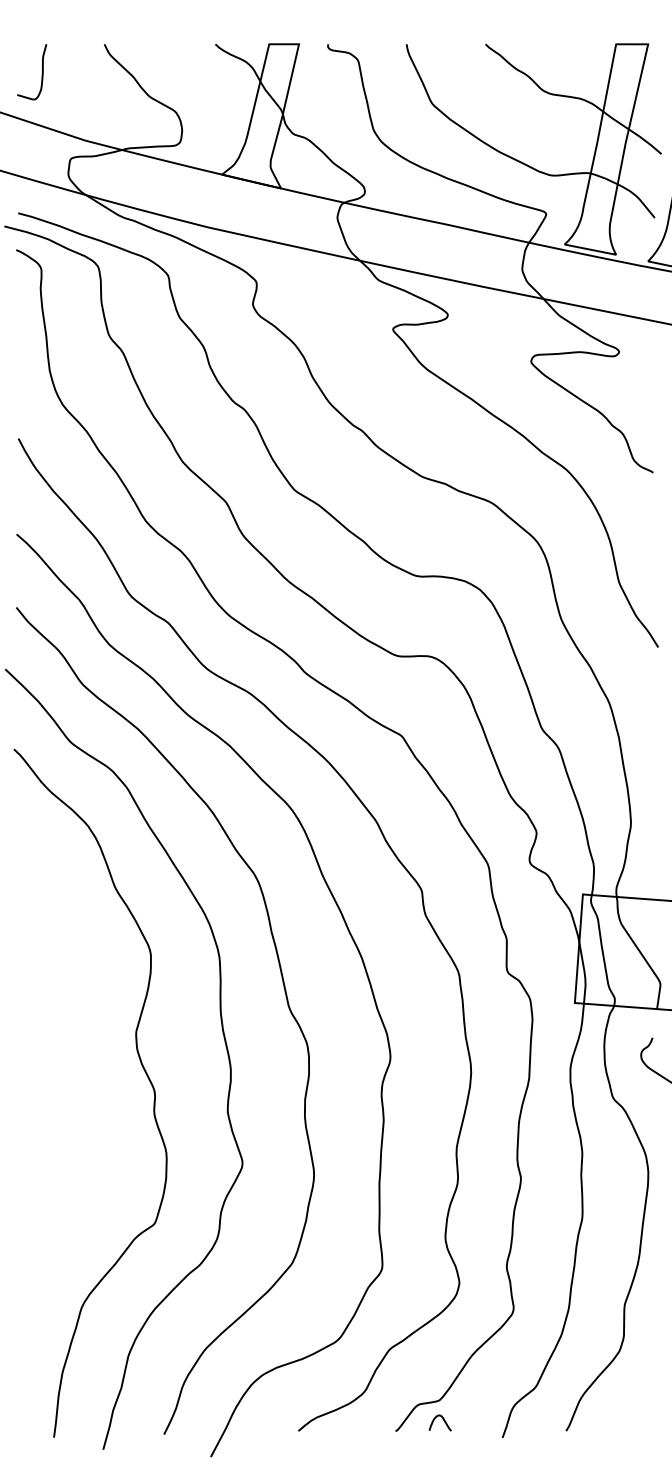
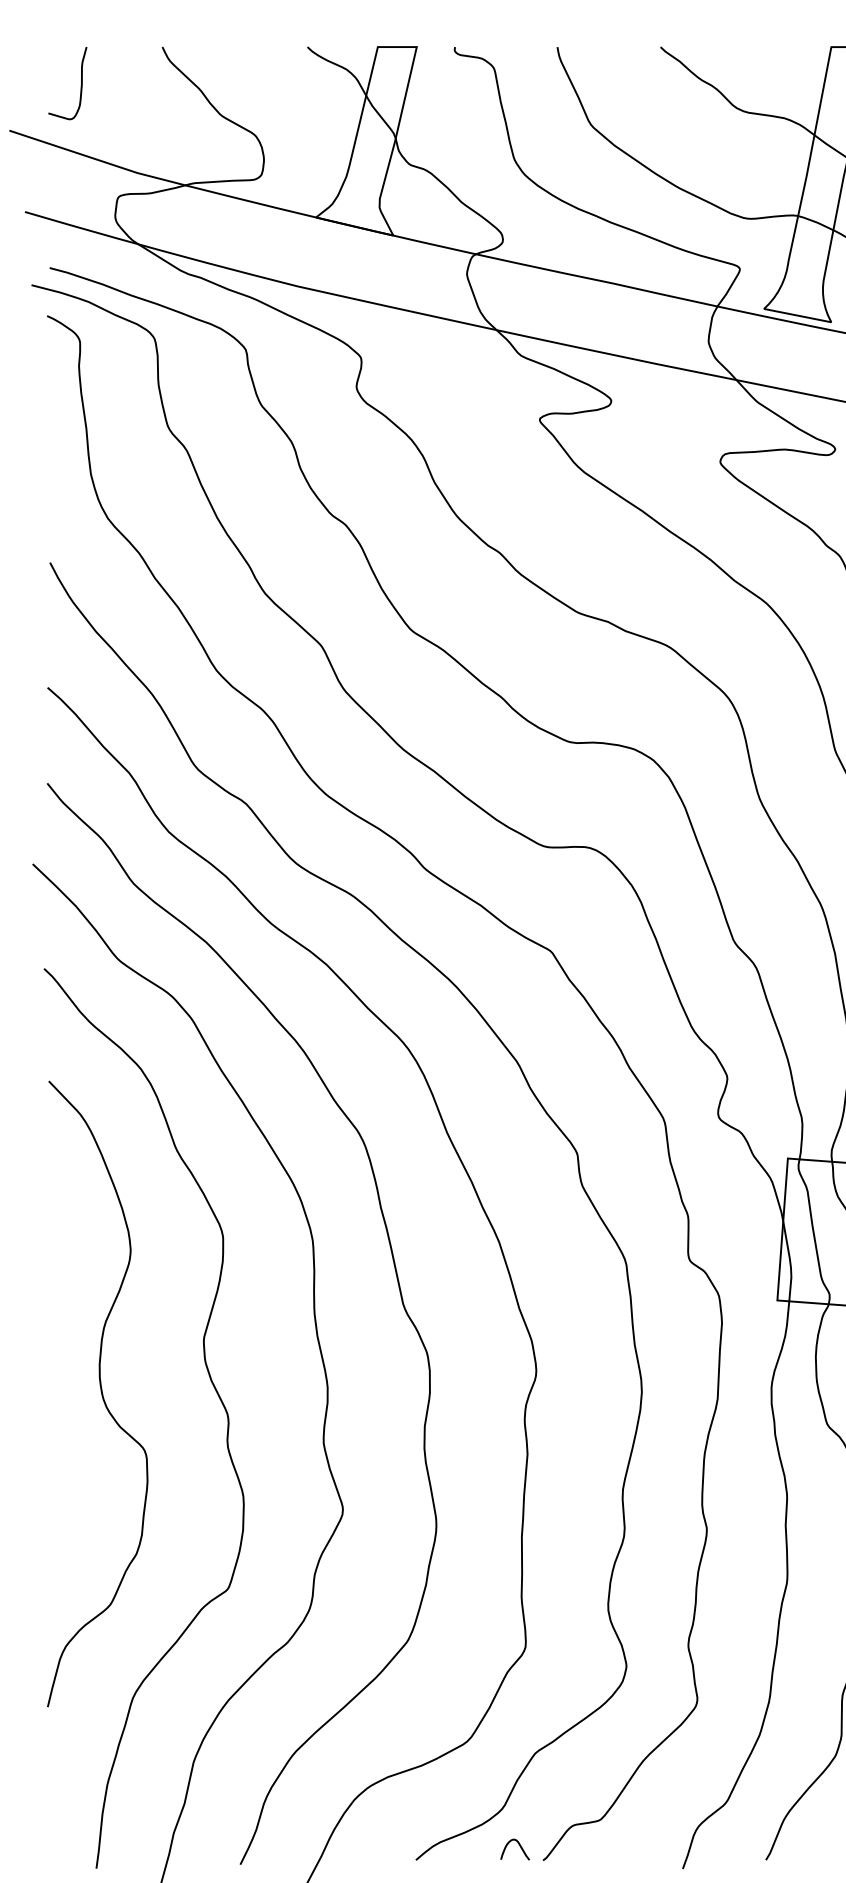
curve: (57, 1074) -> (101, 1393), added
curve: (442, 1419) -> (518, 1844), moved

